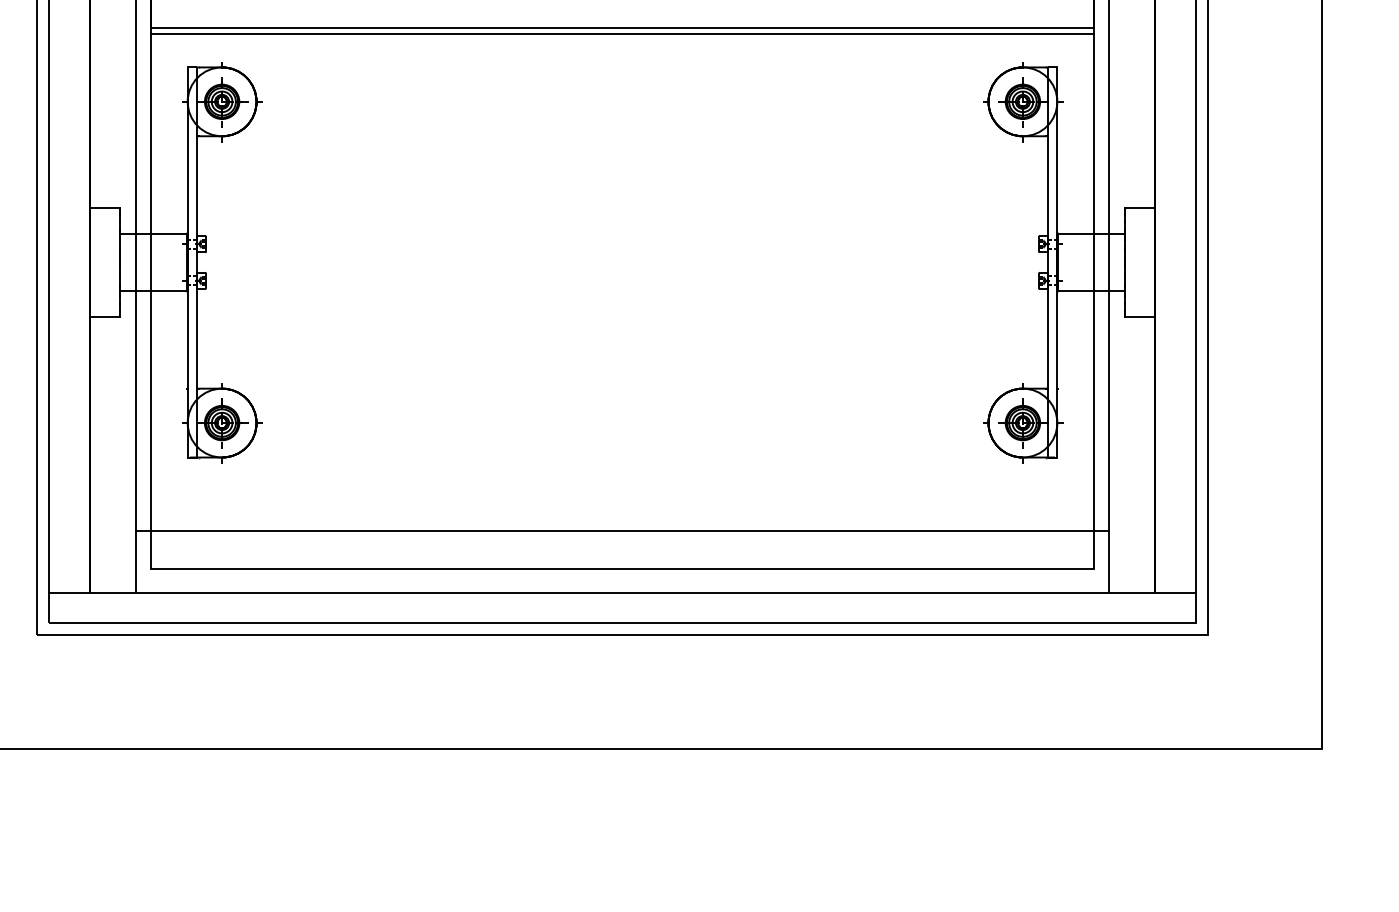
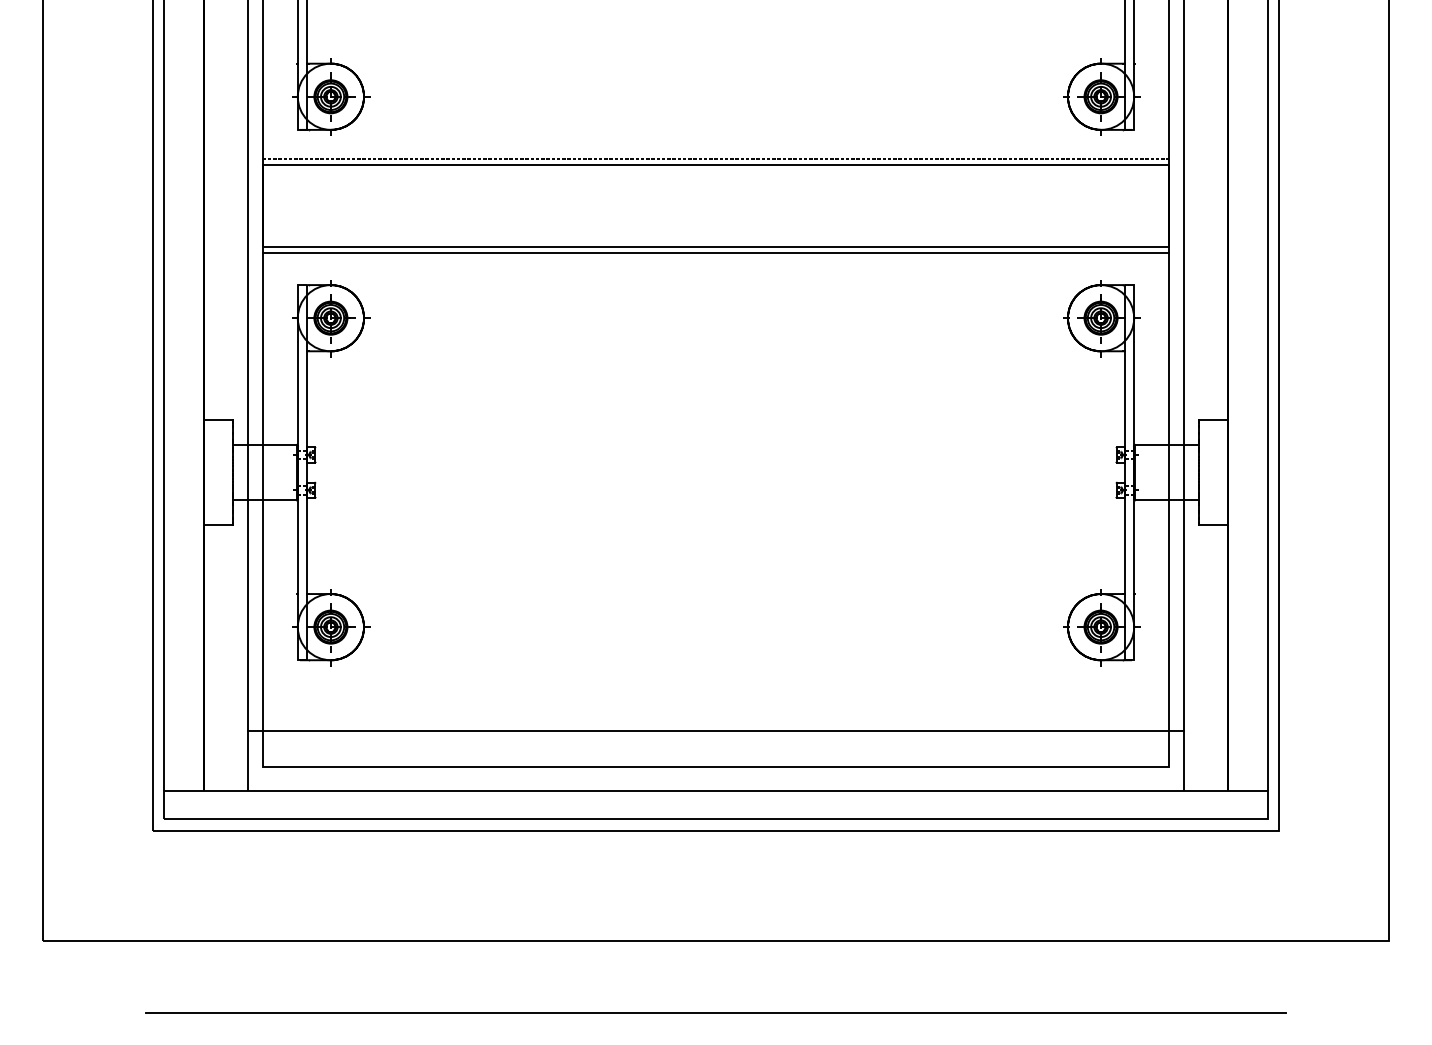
line: (622, 824) -> (715, 1013), added

